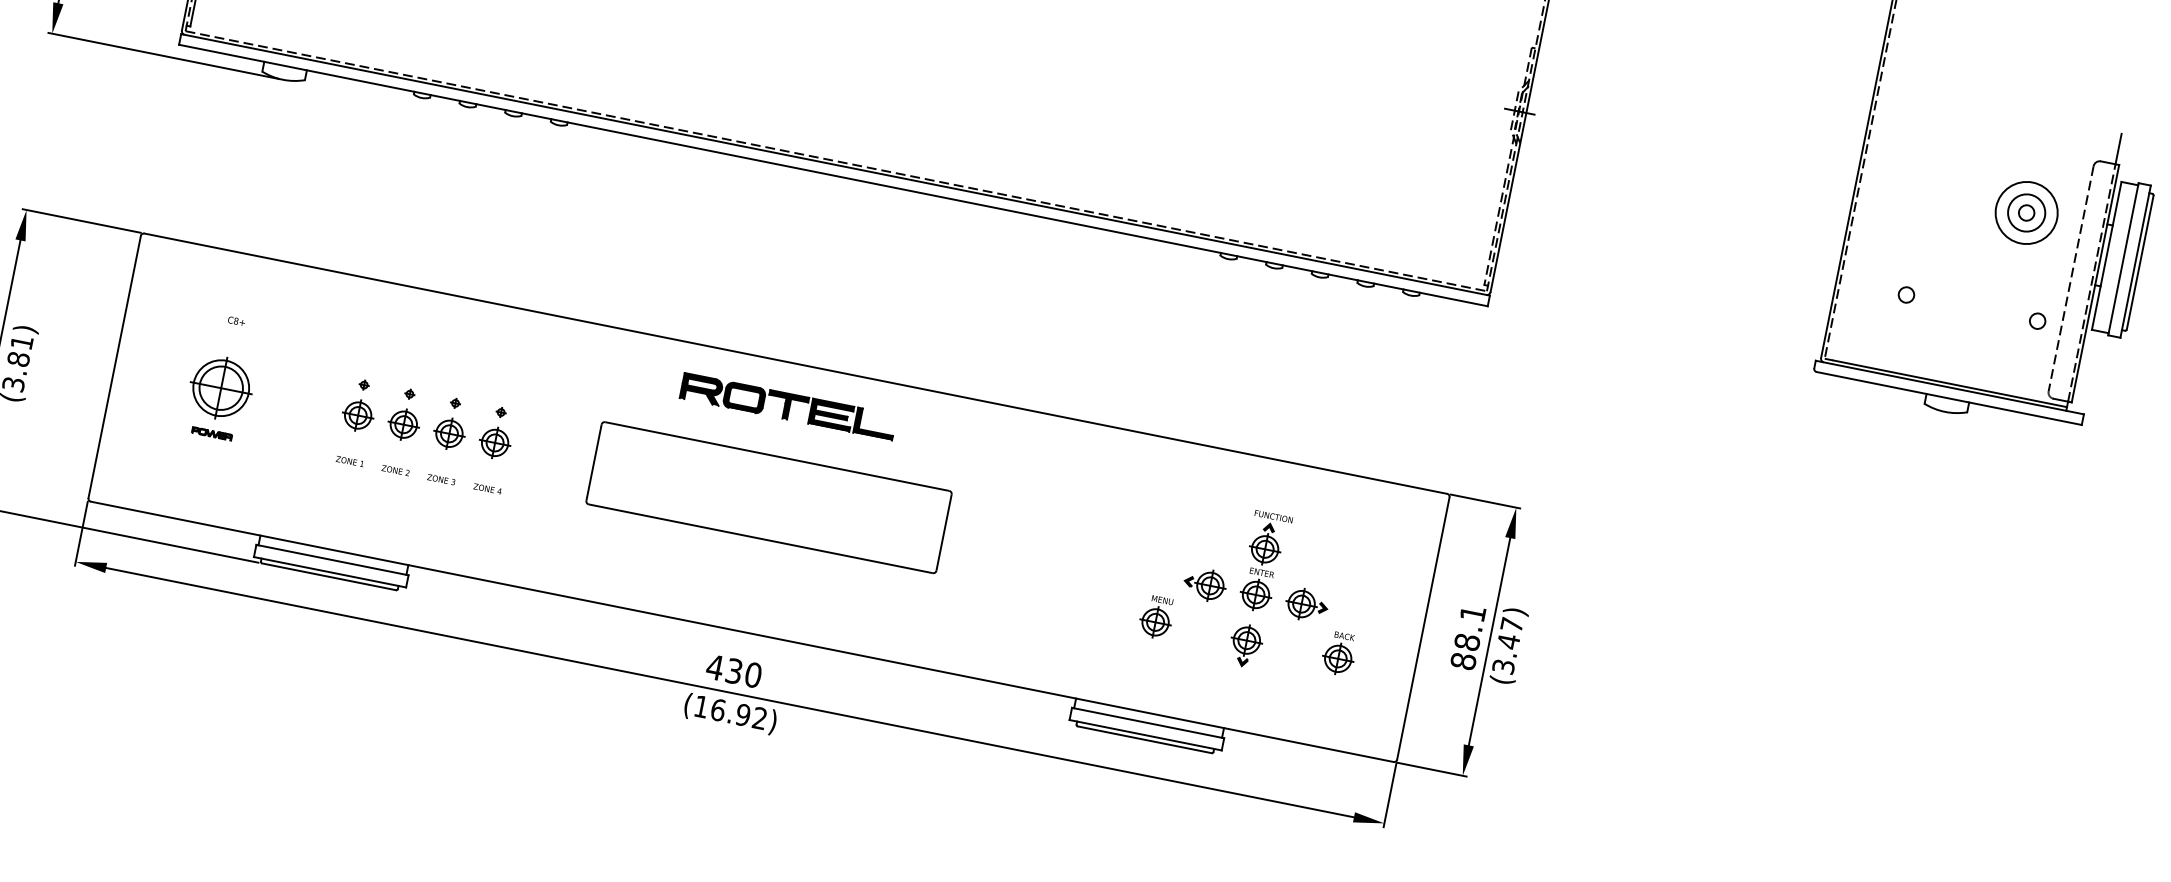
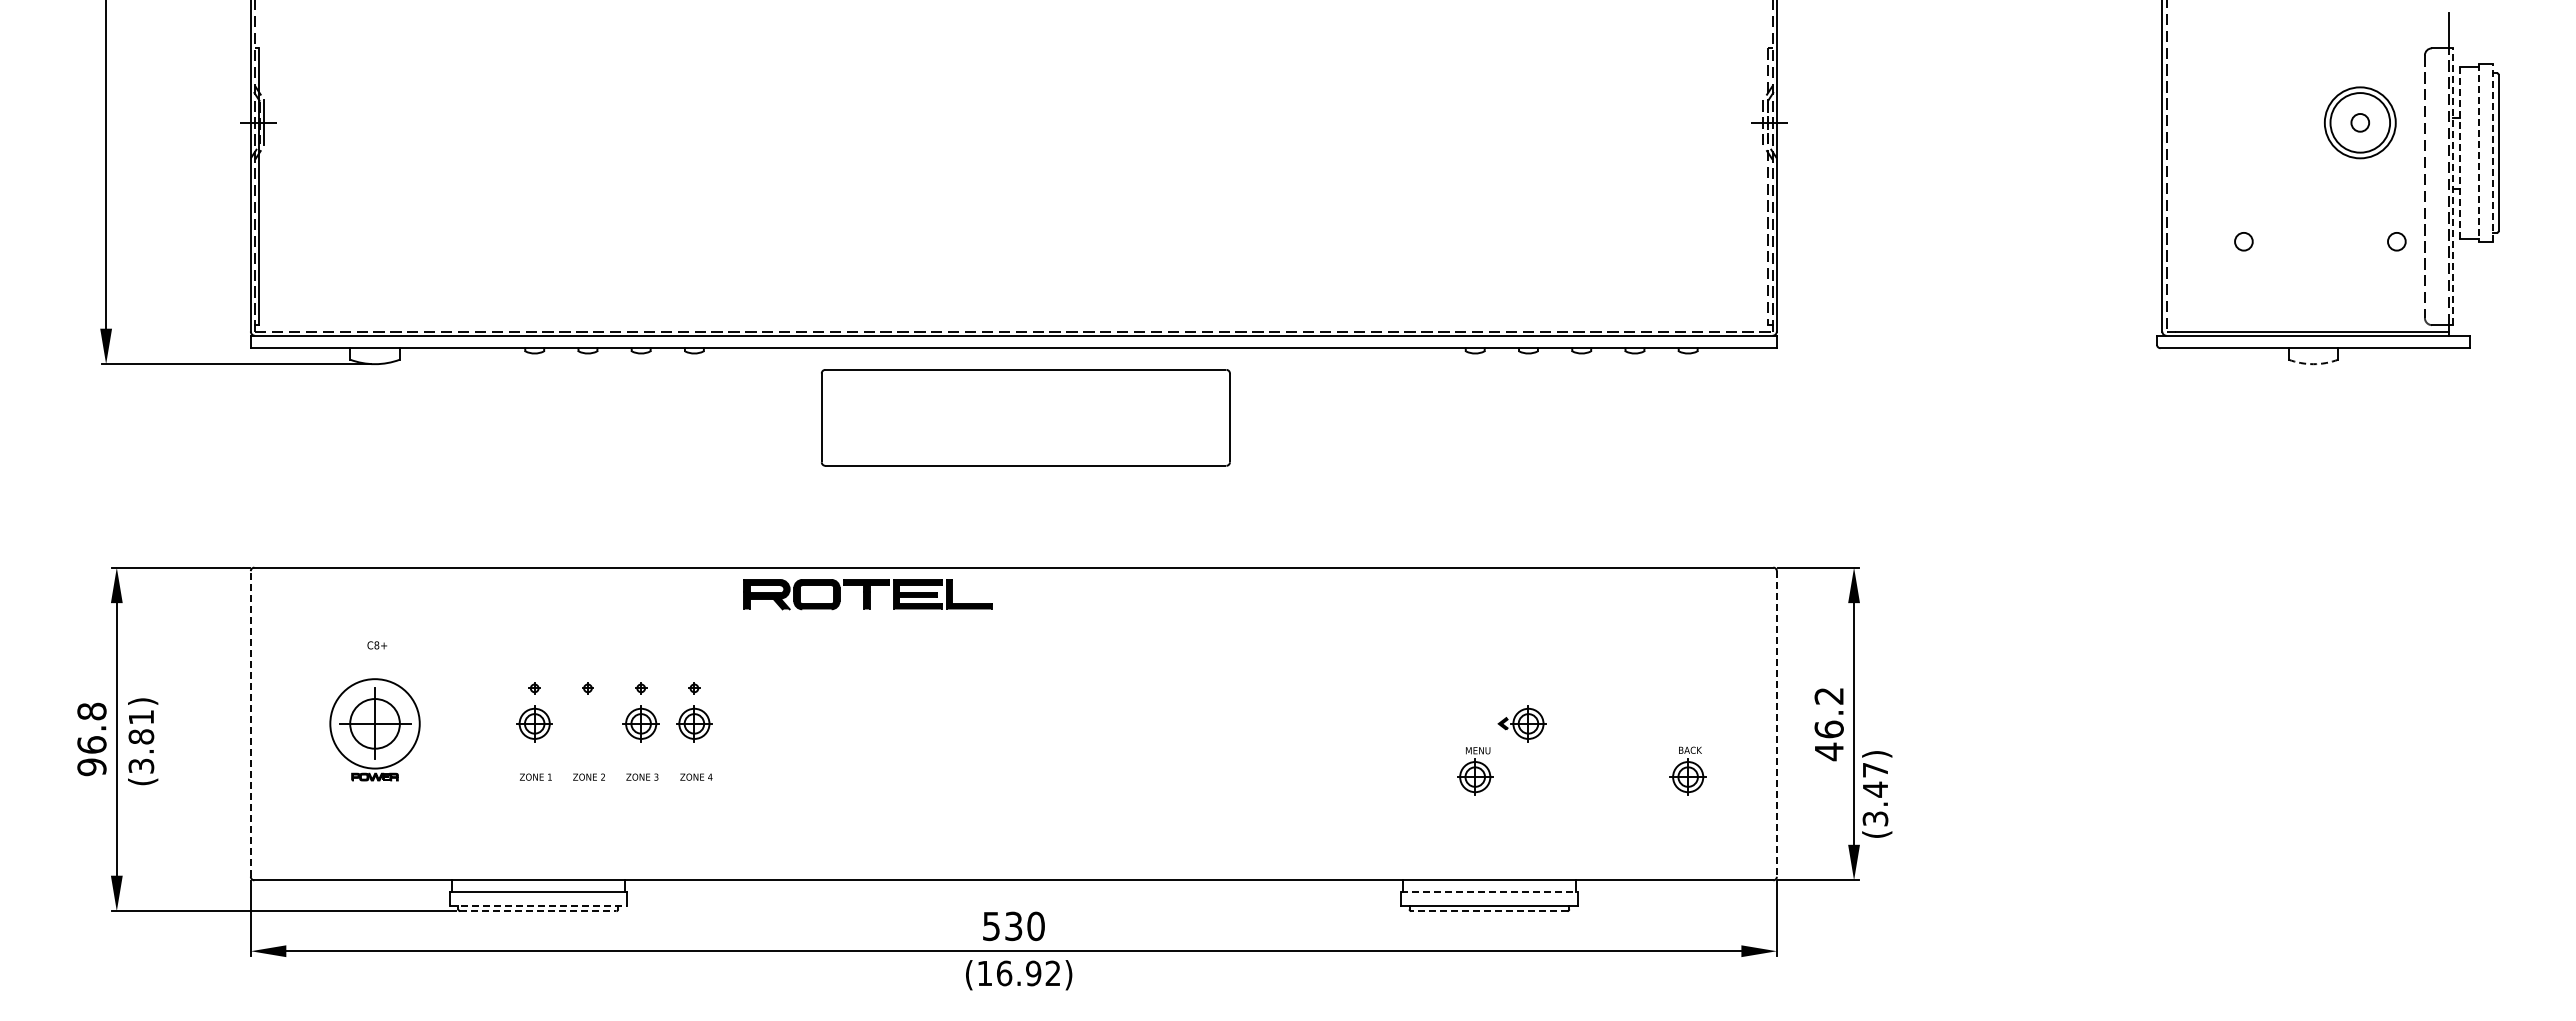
circle: (2026, 212) -> (2360, 122), size x1.4
line: (2106, 255) -> (2459, 152), solid -> dashed
line: (2123, 259) -> (2479, 153), solid -> dashed
line: (2135, 262) -> (2493, 153), solid -> dashed
line: (2095, 283) -> (2453, 186), solid -> dashed
line: (114, 366) -> (250, 723), solid -> dashed
circle: (220, 387) -> (374, 723), size x1.4
part: (787, 406) -> (867, 594), moved
arc: (1945, 412) -> (2313, 364), solid -> dashed
part: (403, 424) -> (587, 723), removed
part: (768, 497) -> (1025, 417), moved
part: (1264, 562) -> (1583, 685), removed
line: (330, 571) -> (538, 905), solid -> dashed
line: (329, 577) -> (538, 911), solid -> dashed
part: (1306, 604) -> (1640, 723), removed
line: (1423, 628) -> (1776, 723), solid -> dashed
text: (1467, 637) -> (1828, 724), 88.1 -> 46.2
part: (1245, 645) -> (1581, 782), removed
text: (1509, 646) -> (1877, 794), moved
text: (715, 667) -> (991, 926), 430 -> 530
line: (1148, 722) -> (1489, 891), solid -> dashed
line: (1143, 739) -> (1488, 911), solid -> dashed

